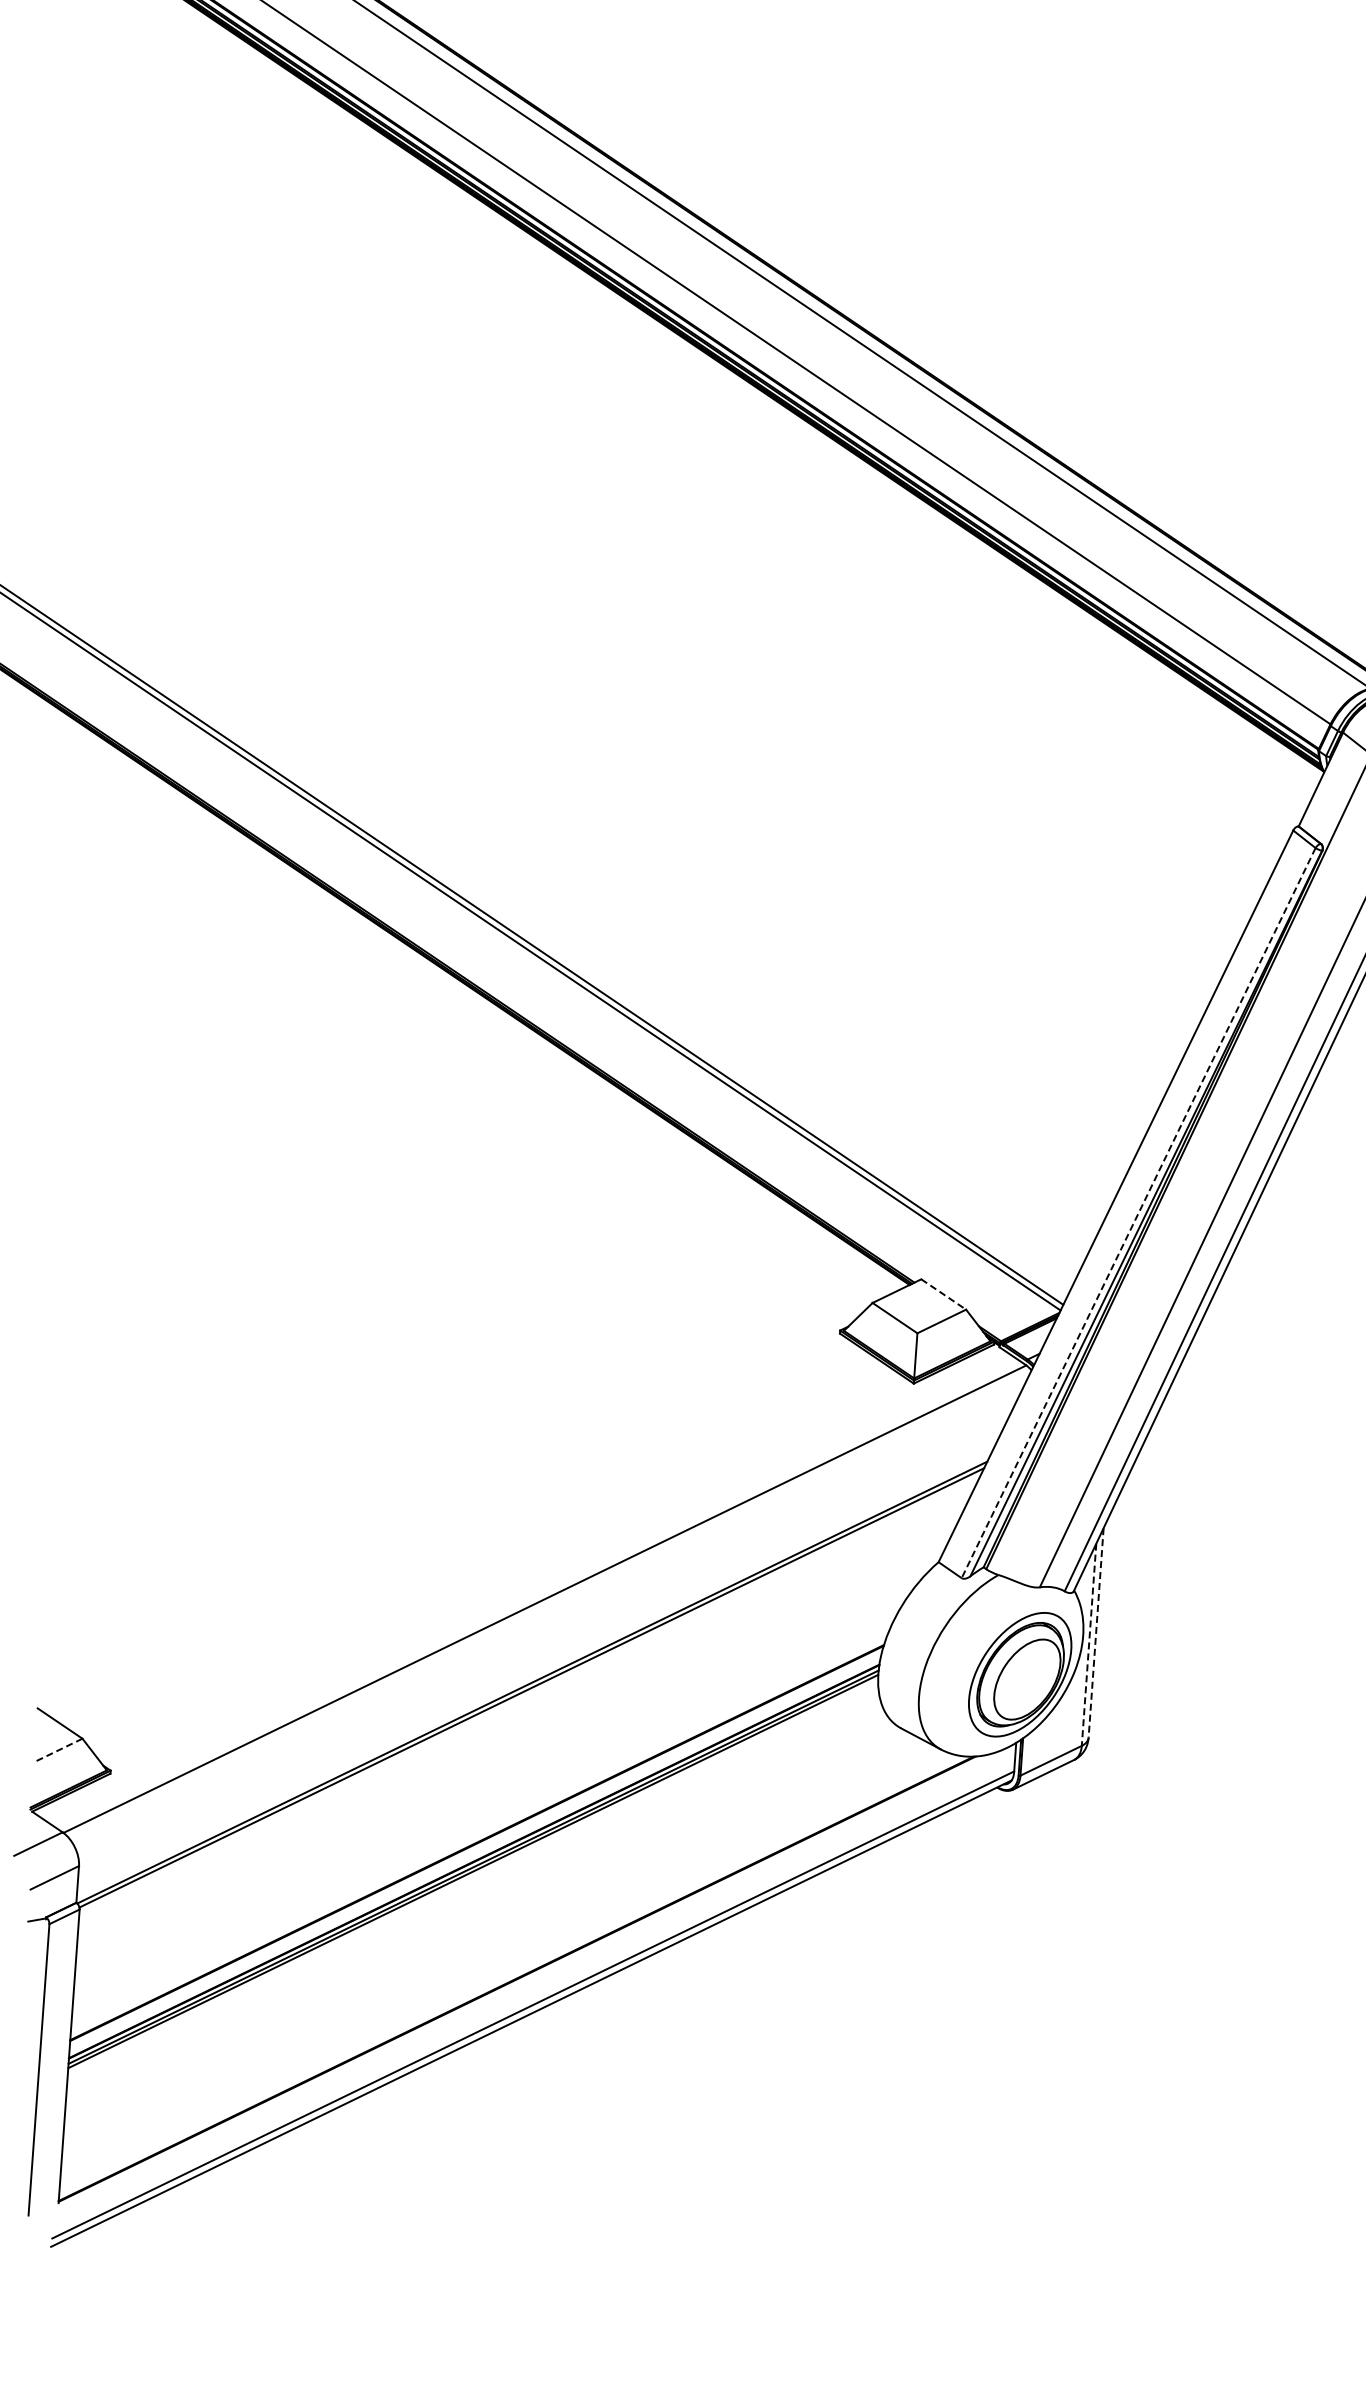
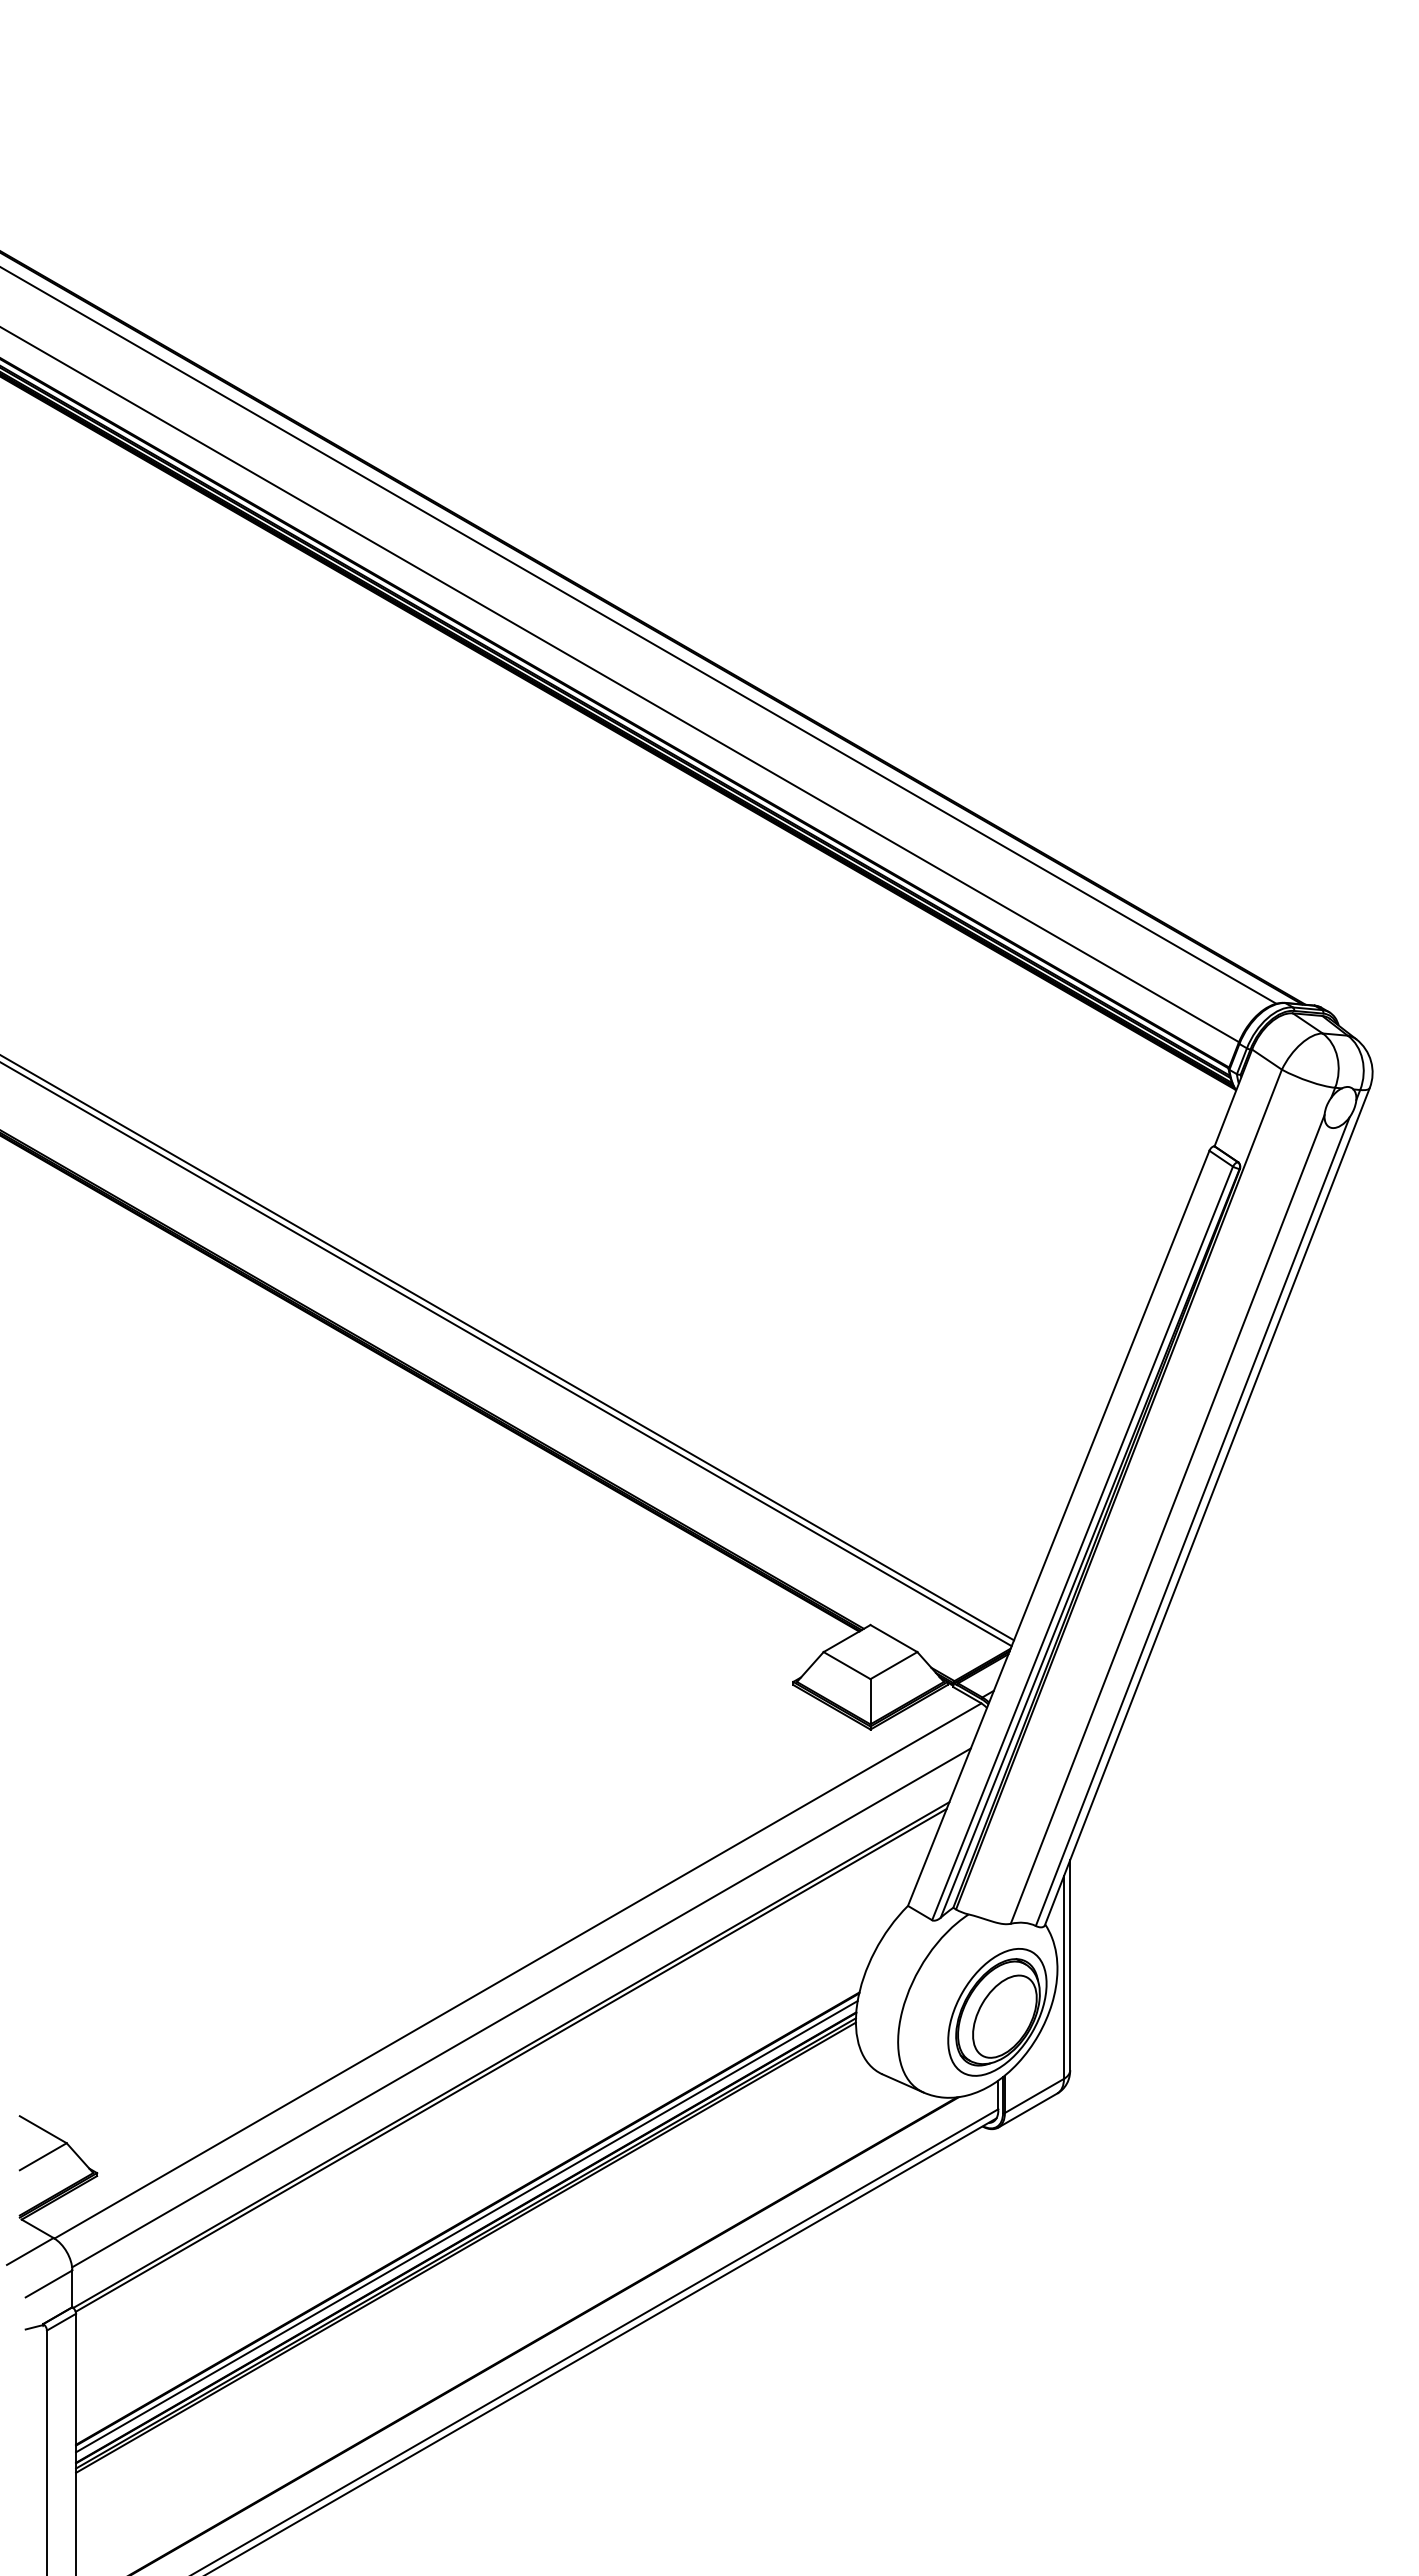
line: (1138, 1213) -> (1082, 1543), dashed -> solid
line: (944, 1294) -> (894, 1638), dashed -> solid
line: (1096, 1633) -> (1070, 1965), dashed -> solid
line: (545, 1635) -> (521, 2007), added
line: (1088, 1645) -> (1063, 1978), dashed -> solid
line: (57, 1750) -> (42, 2156), dashed -> solid
line: (475, 1850) -> (466, 2226), added

